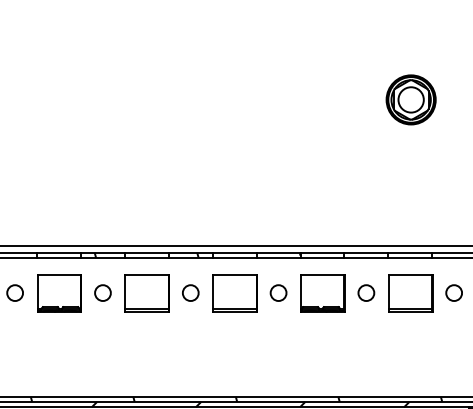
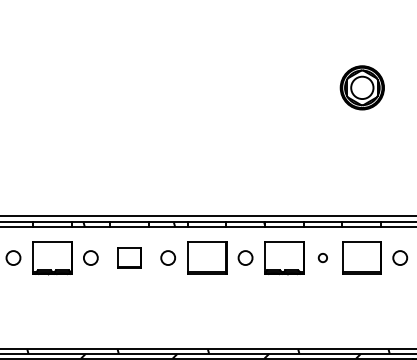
circle: (366, 292) -> (323, 257), size x0.6
part: (146, 293) -> (129, 258), size x0.6

